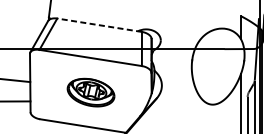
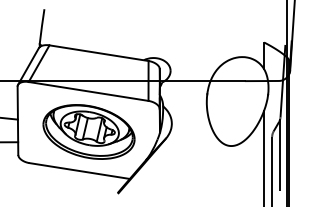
line: (99, 25) -> (98, 53), dashed -> solid
part: (90, 92) -> (88, 131), size x1.67

